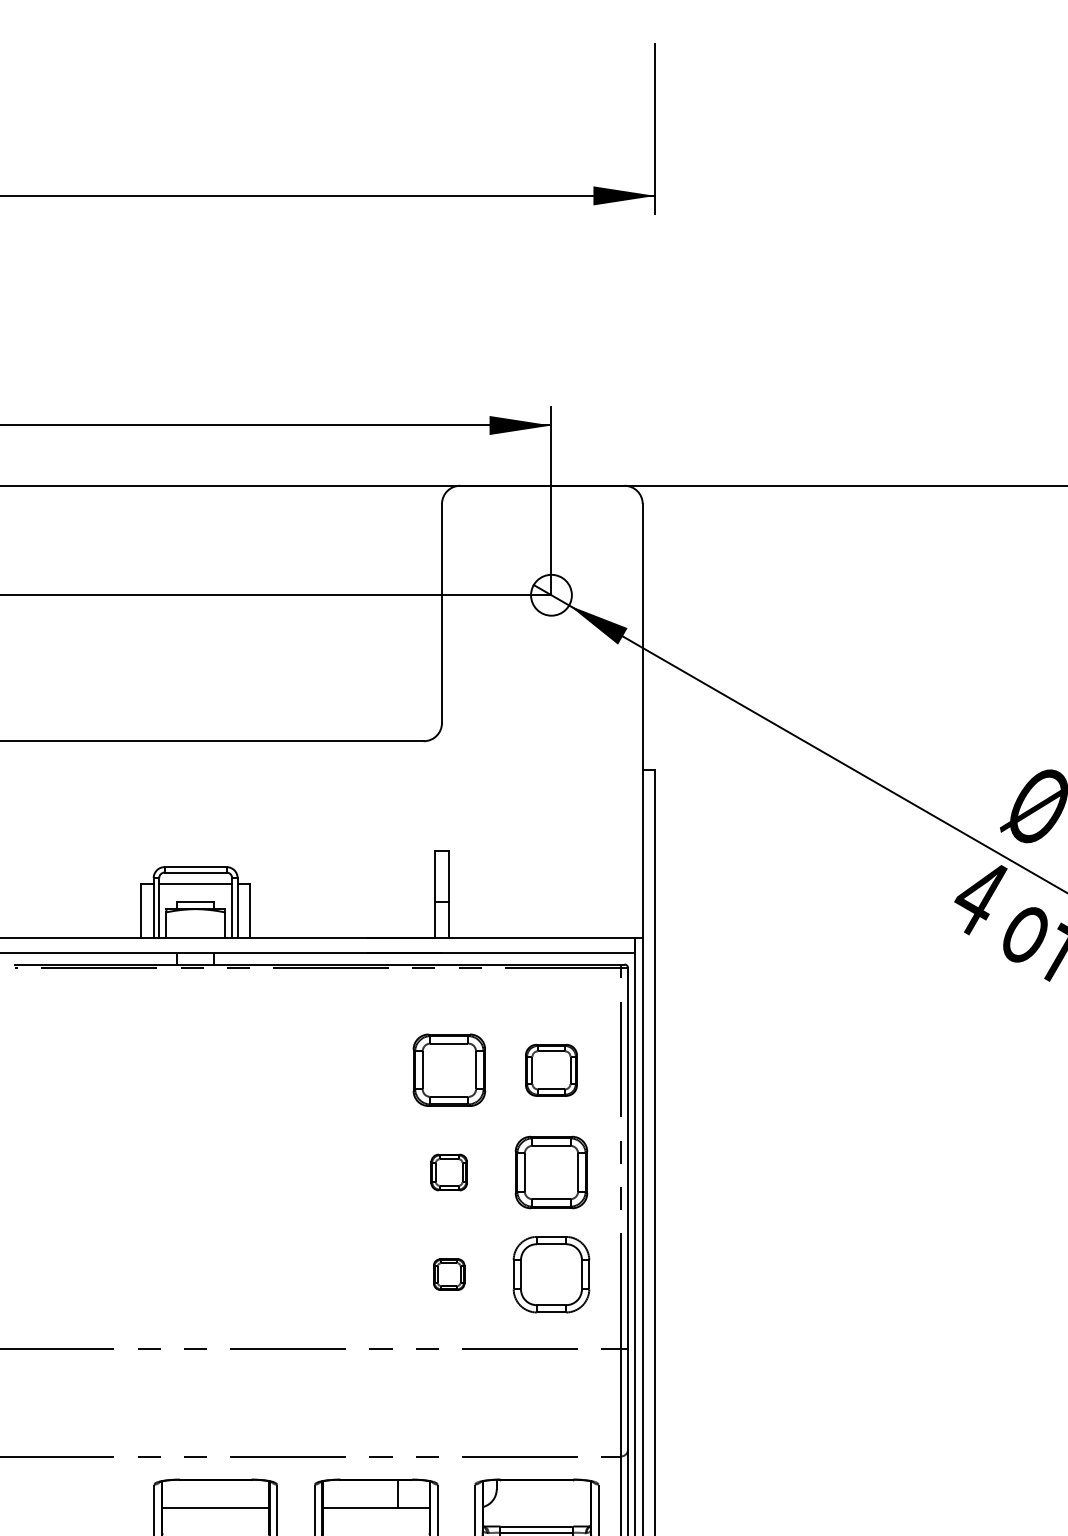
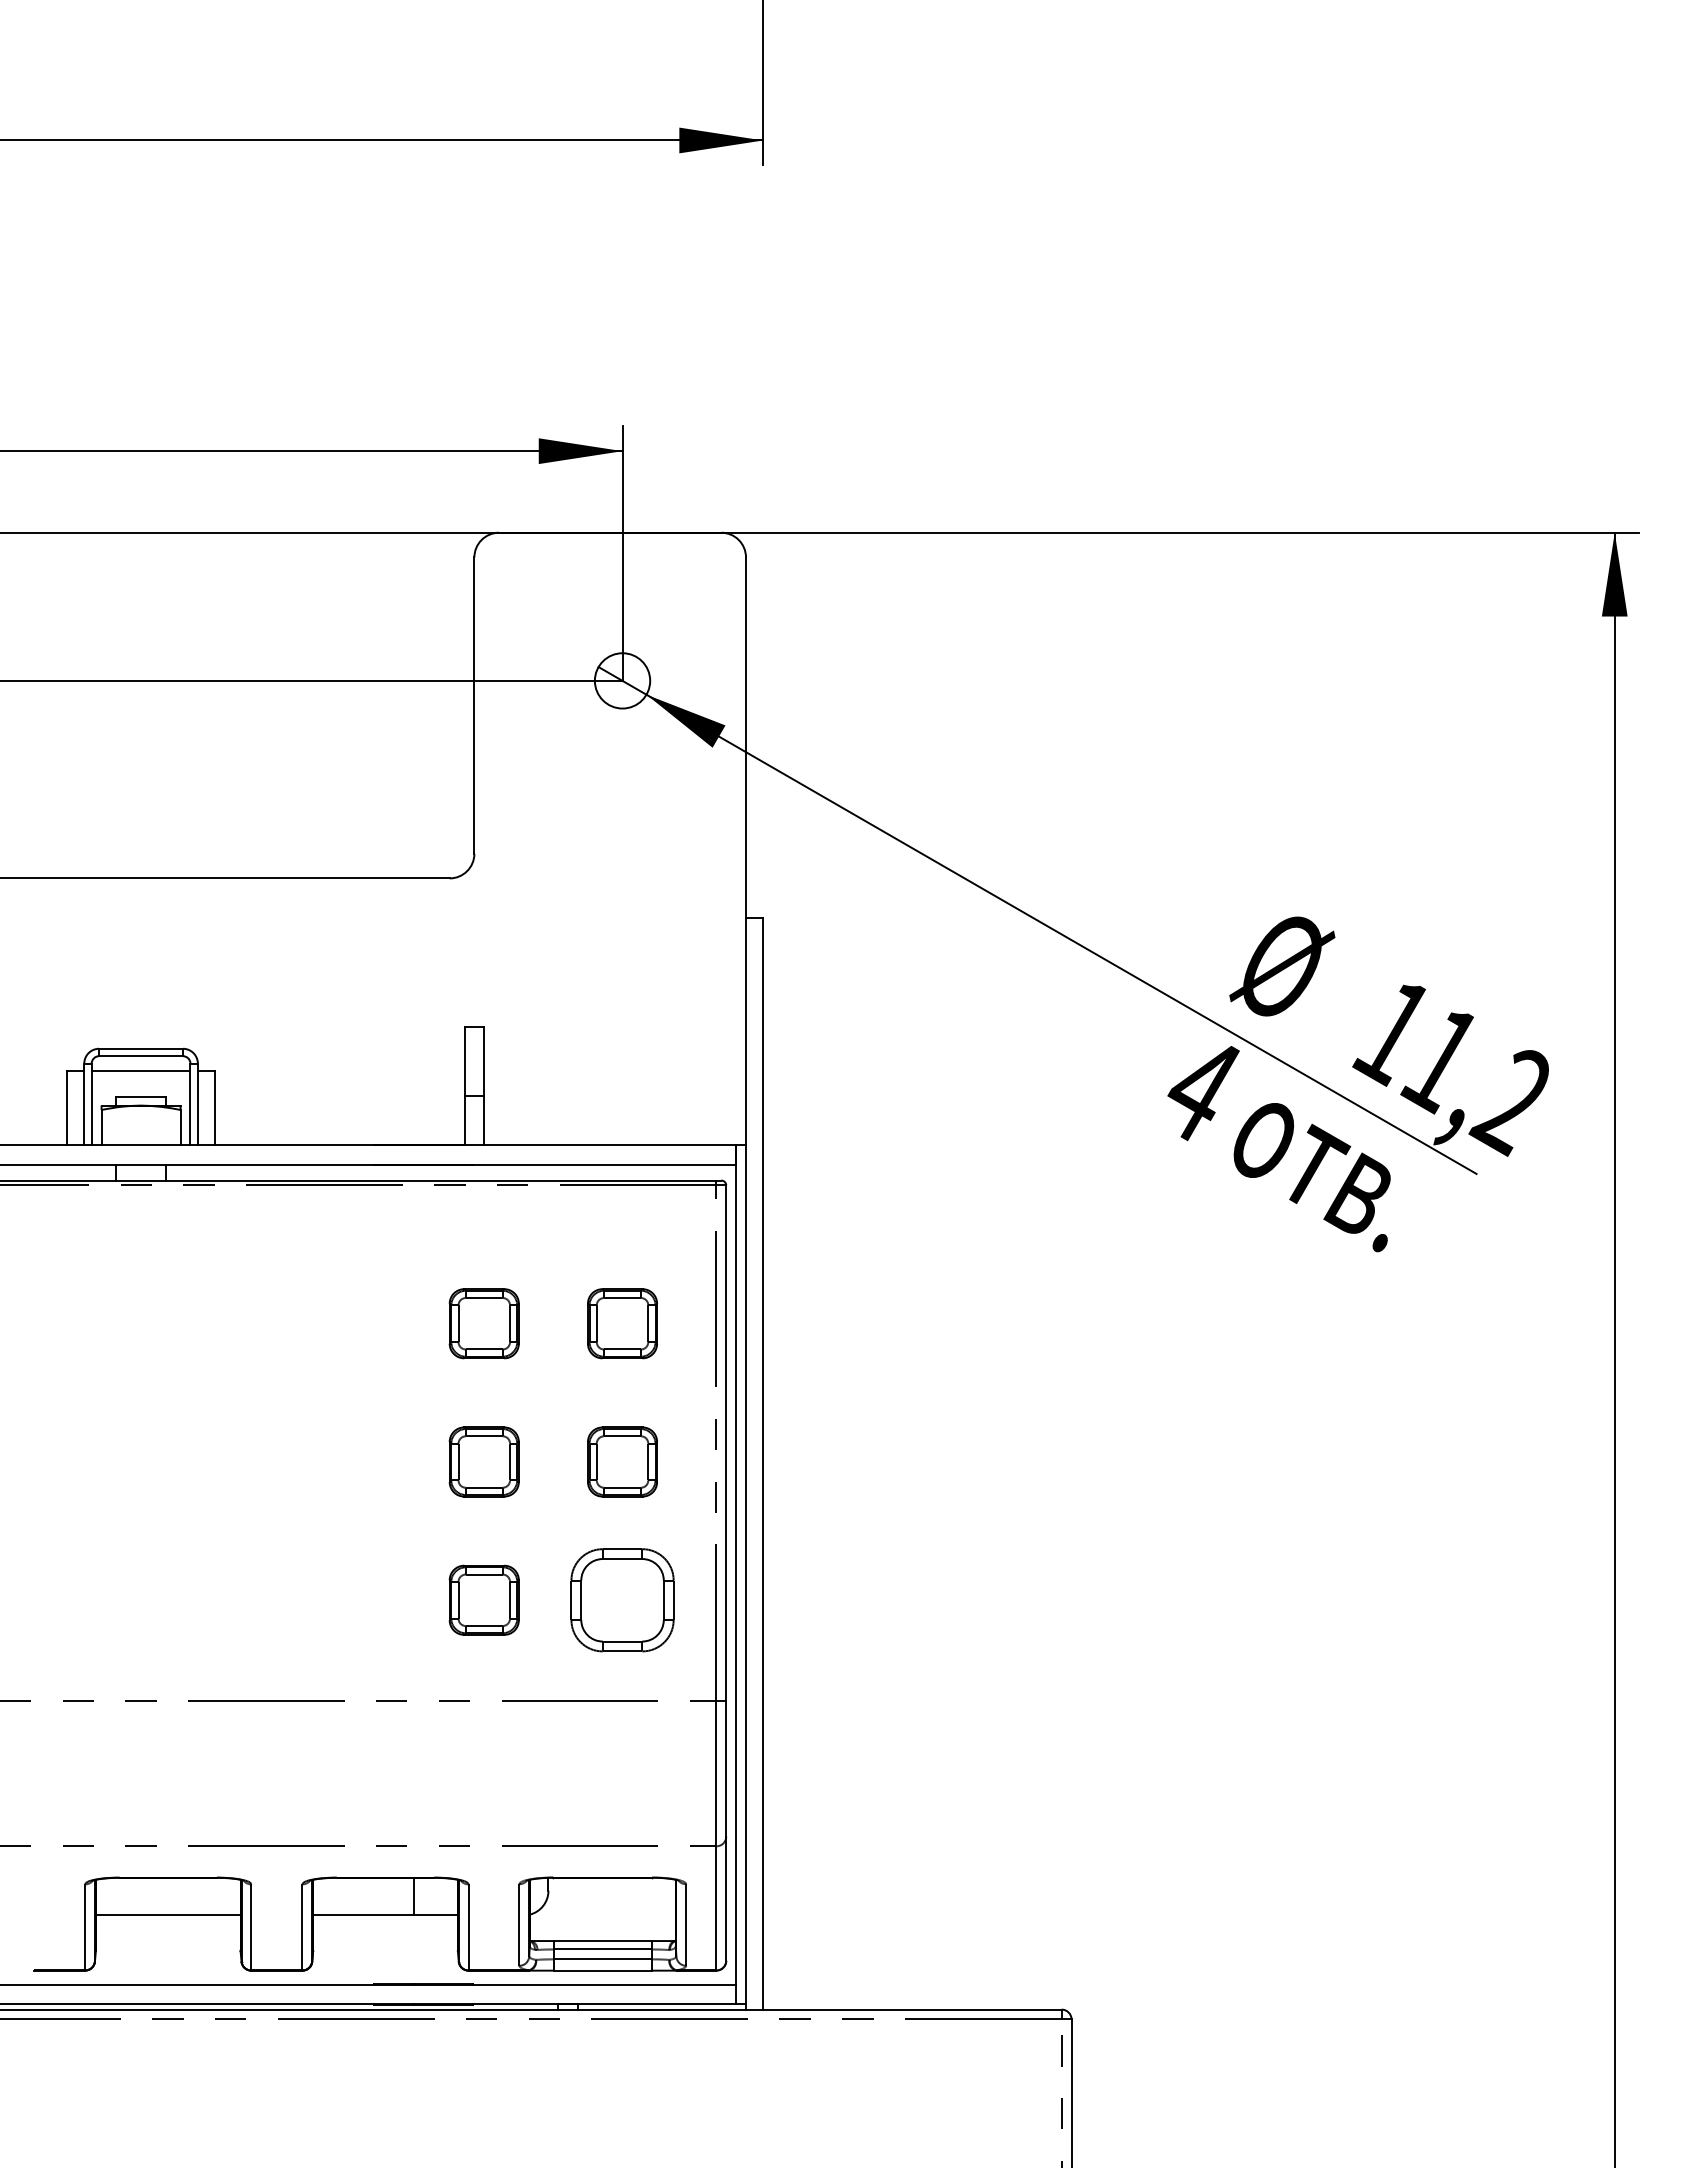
part: (448, 1070) -> (483, 1323), size x0.71
part: (448, 1172) -> (483, 1461), size x1.43
part: (551, 1172) -> (622, 1461), size x0.71
part: (448, 1274) -> (483, 1599), size x1.67

